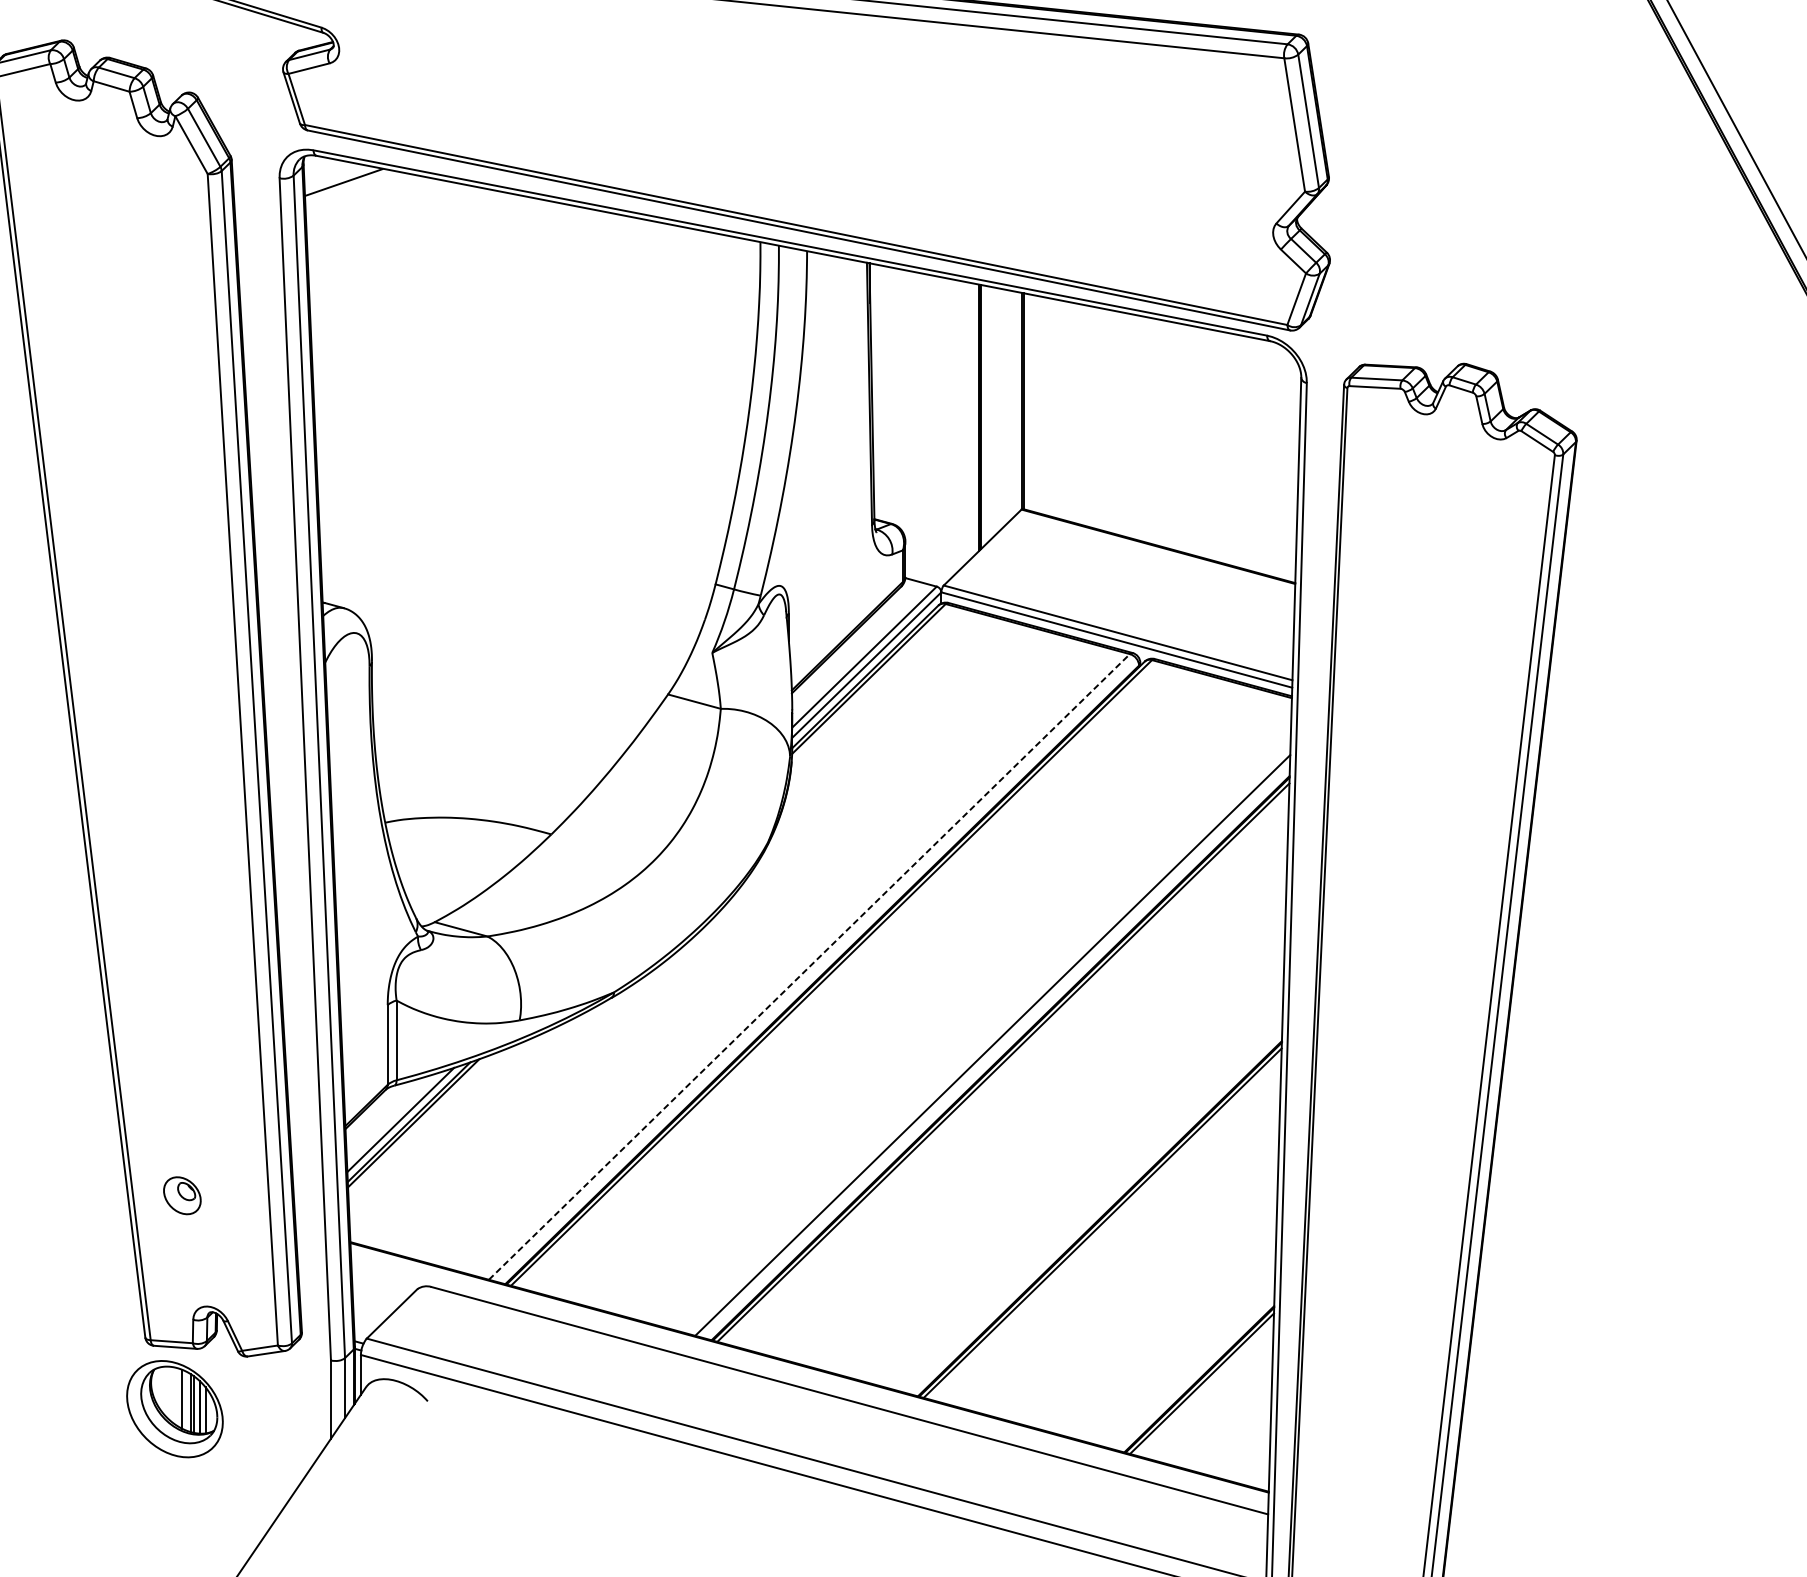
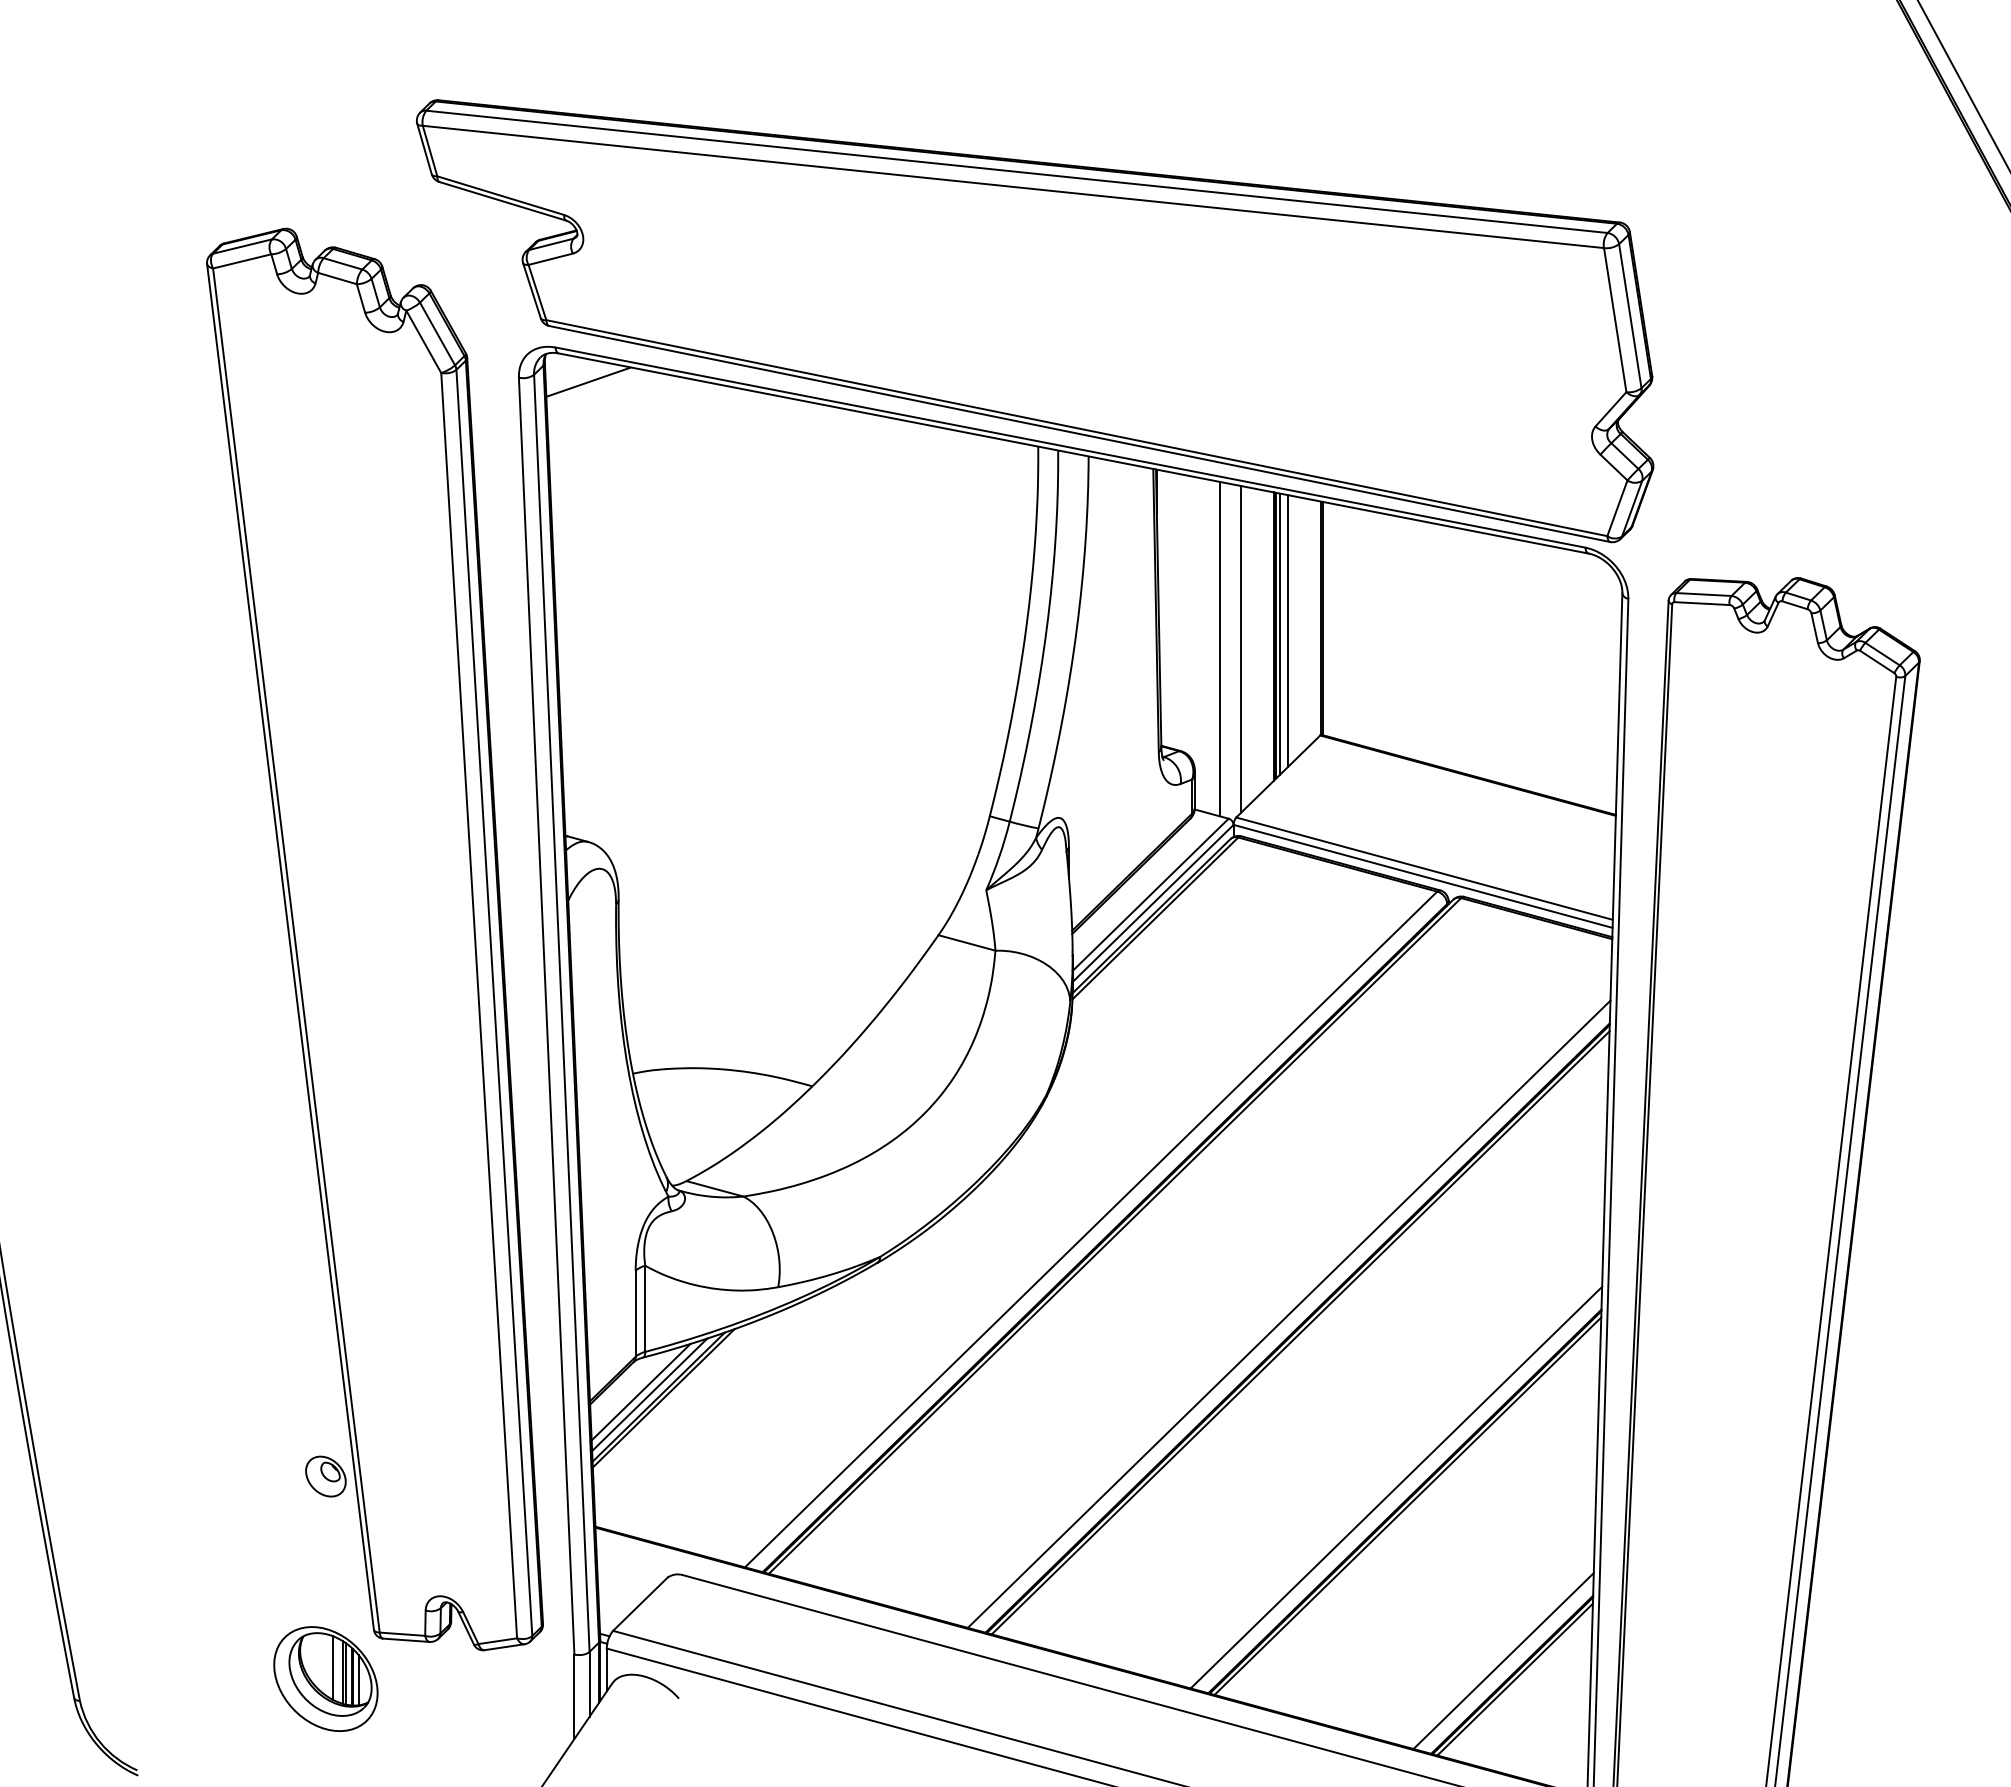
line: (991, 413) -> (1287, 631), added
line: (983, 416) -> (1279, 634), added
line: (928, 429) -> (1219, 648), added
line: (947, 429) -> (1240, 649), added
line: (809, 966) -> (1091, 1229), dashed -> solid
line: (392, 1116) -> (640, 1391), added
part: (181, 1195) -> (325, 1476), moved
line: (1092, 1205) -> (1396, 1487), added
line: (1191, 1366) -> (1503, 1661), added
part: (174, 1408) -> (325, 1678), moved

